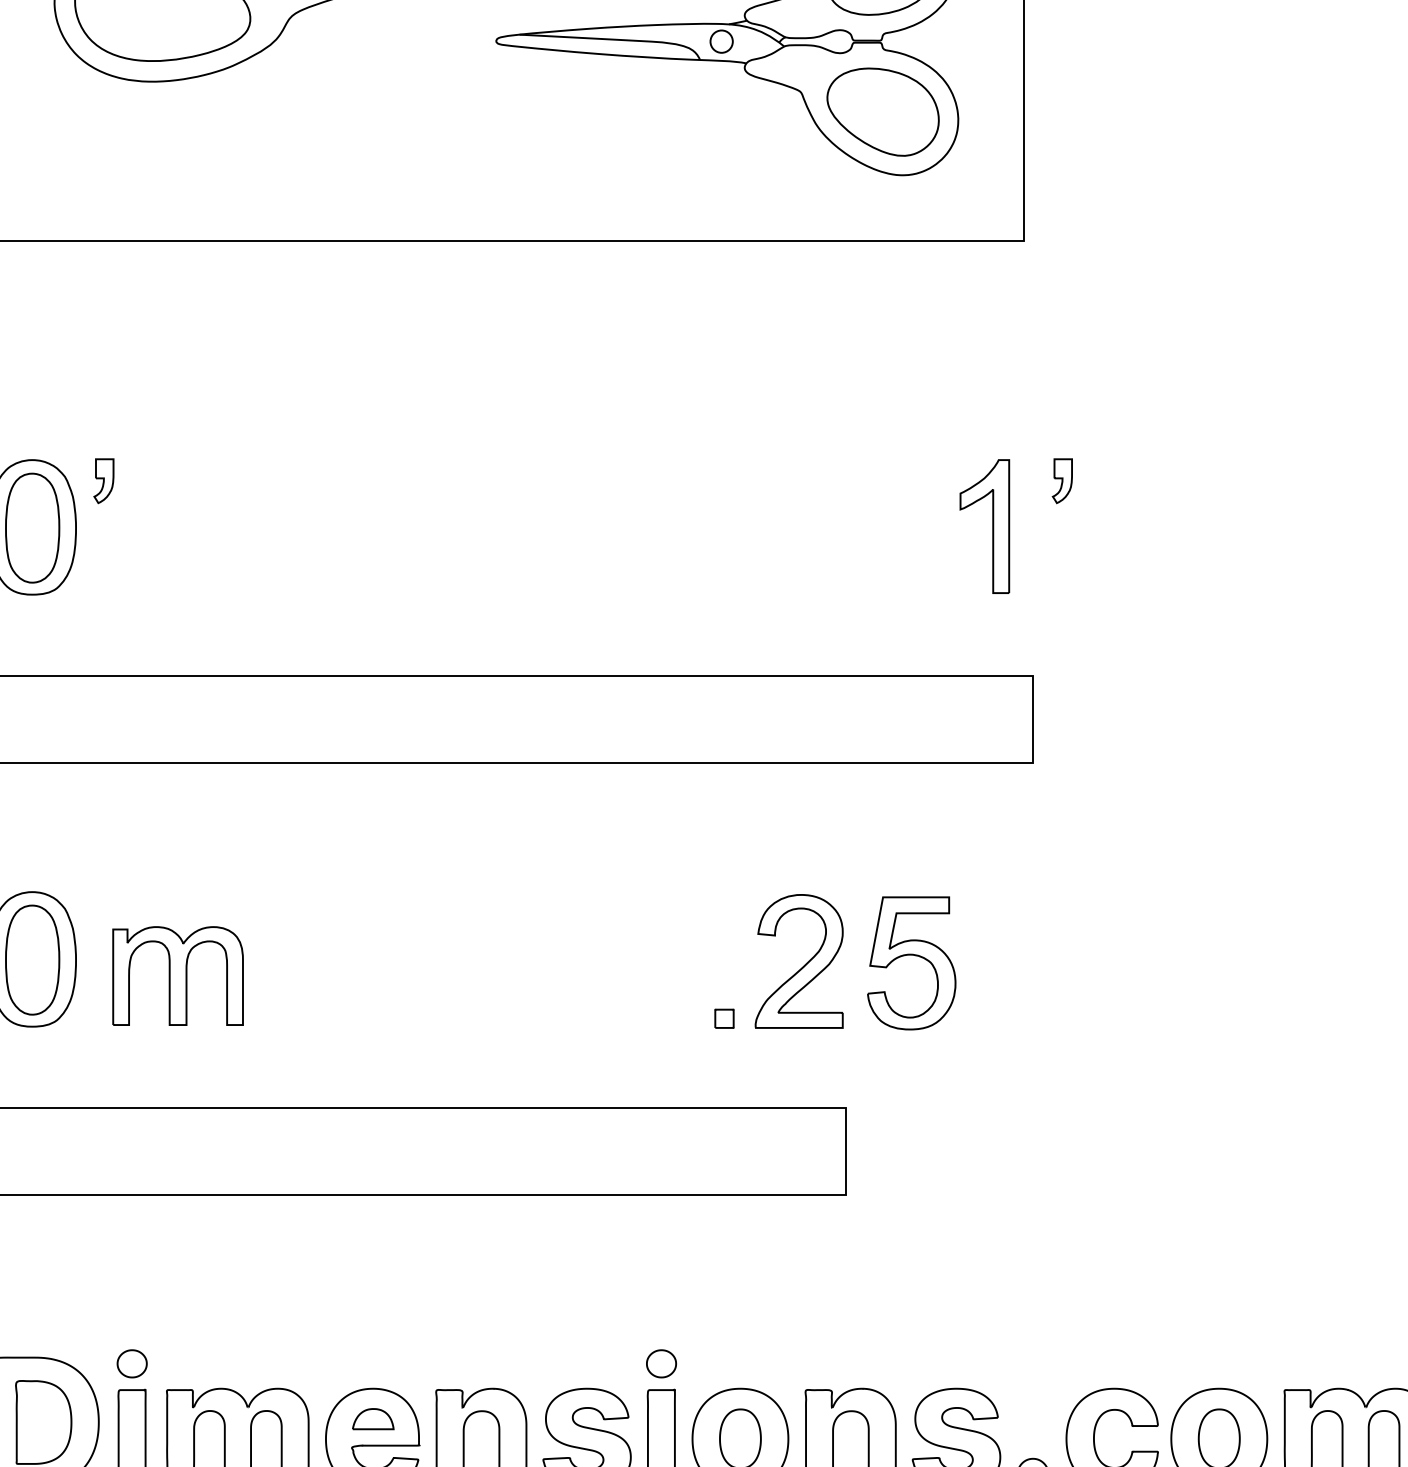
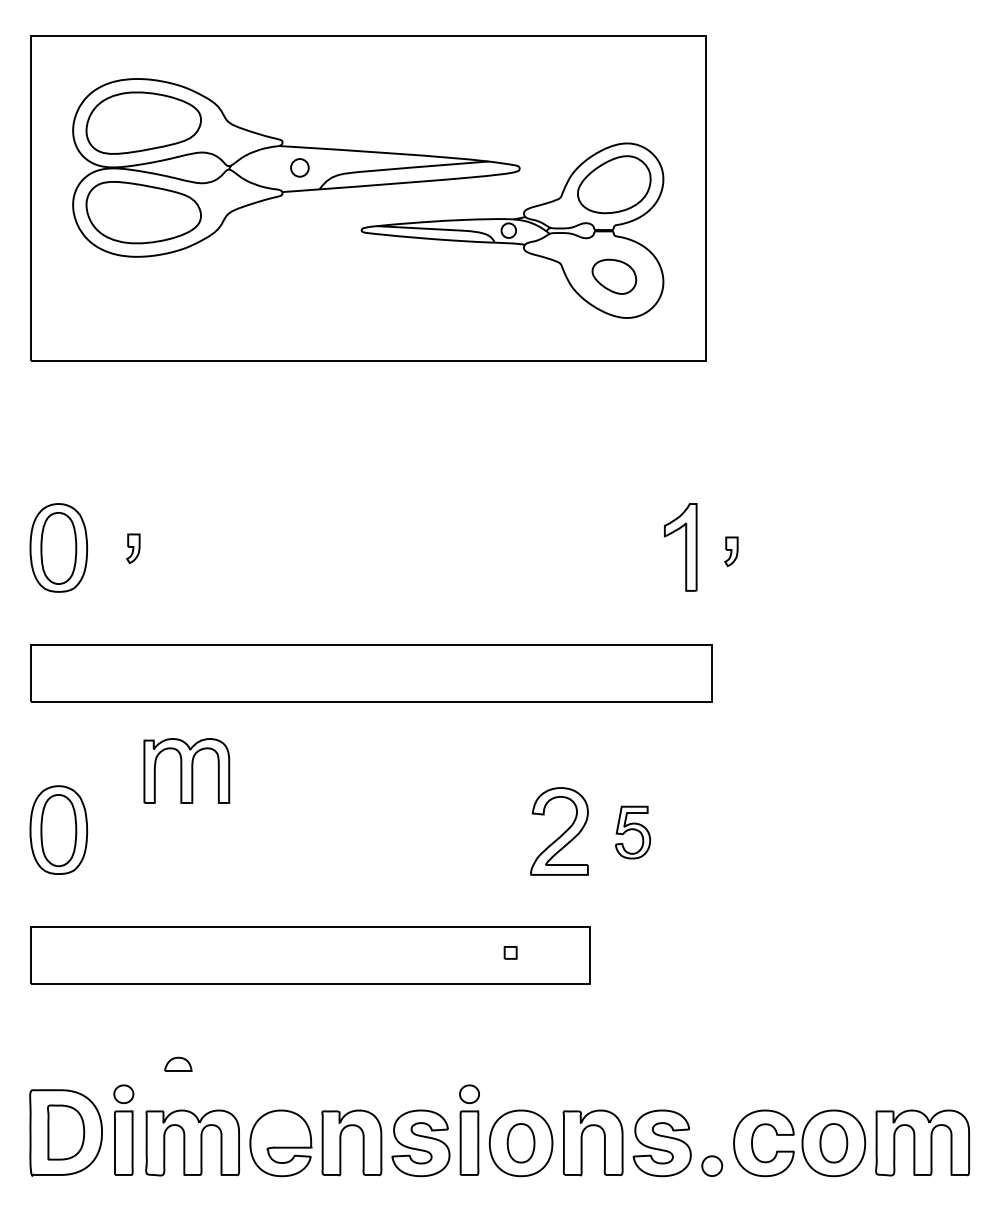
part: (883, 111) -> (614, 276), size x0.6
part: (104, 480) -> (133, 548), moved
part: (1062, 480) -> (731, 551), moved
part: (911, 963) -> (632, 832), size x0.6
part: (177, 975) -> (186, 770), moved
part: (724, 1018) -> (510, 952), moved
part: (373, 1417) -> (178, 1063), moved

